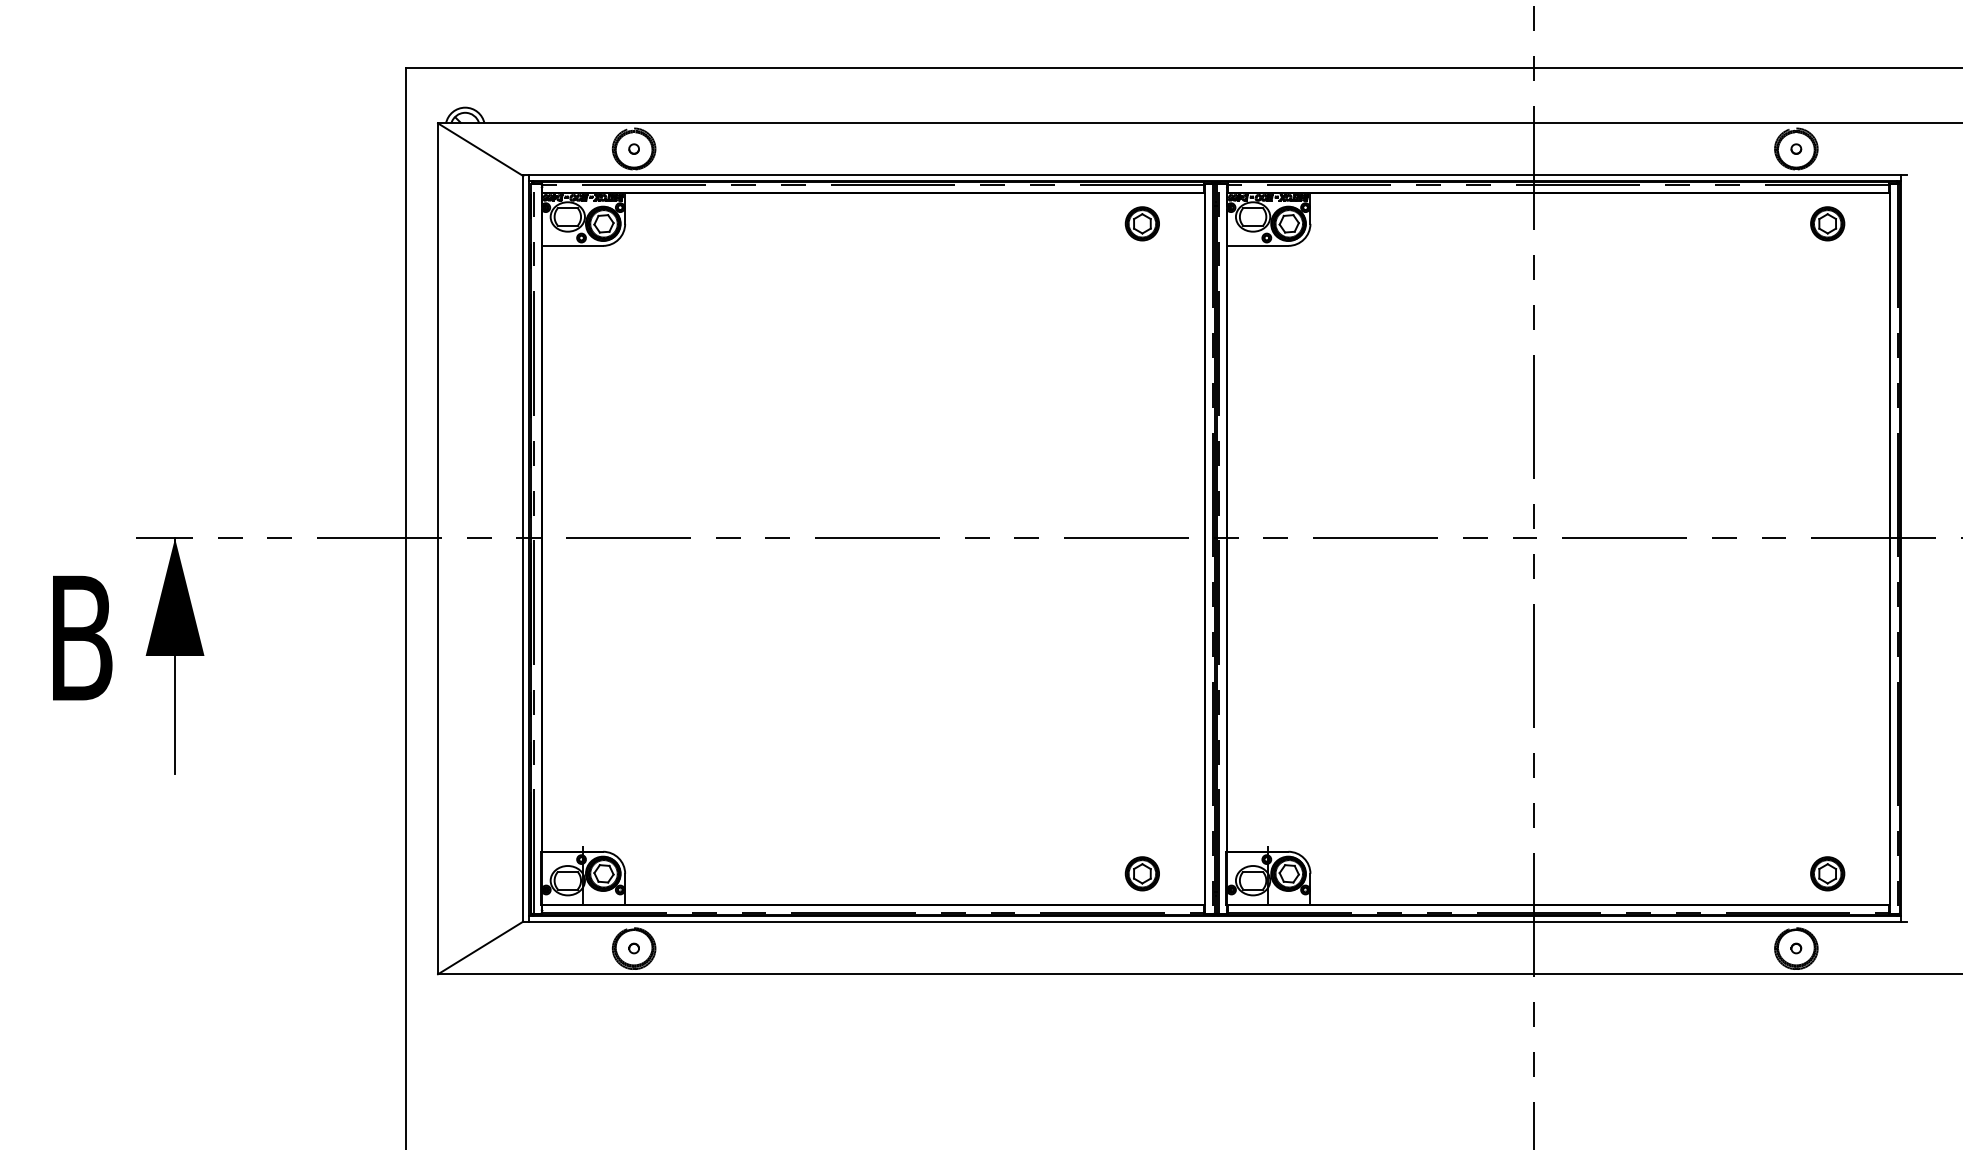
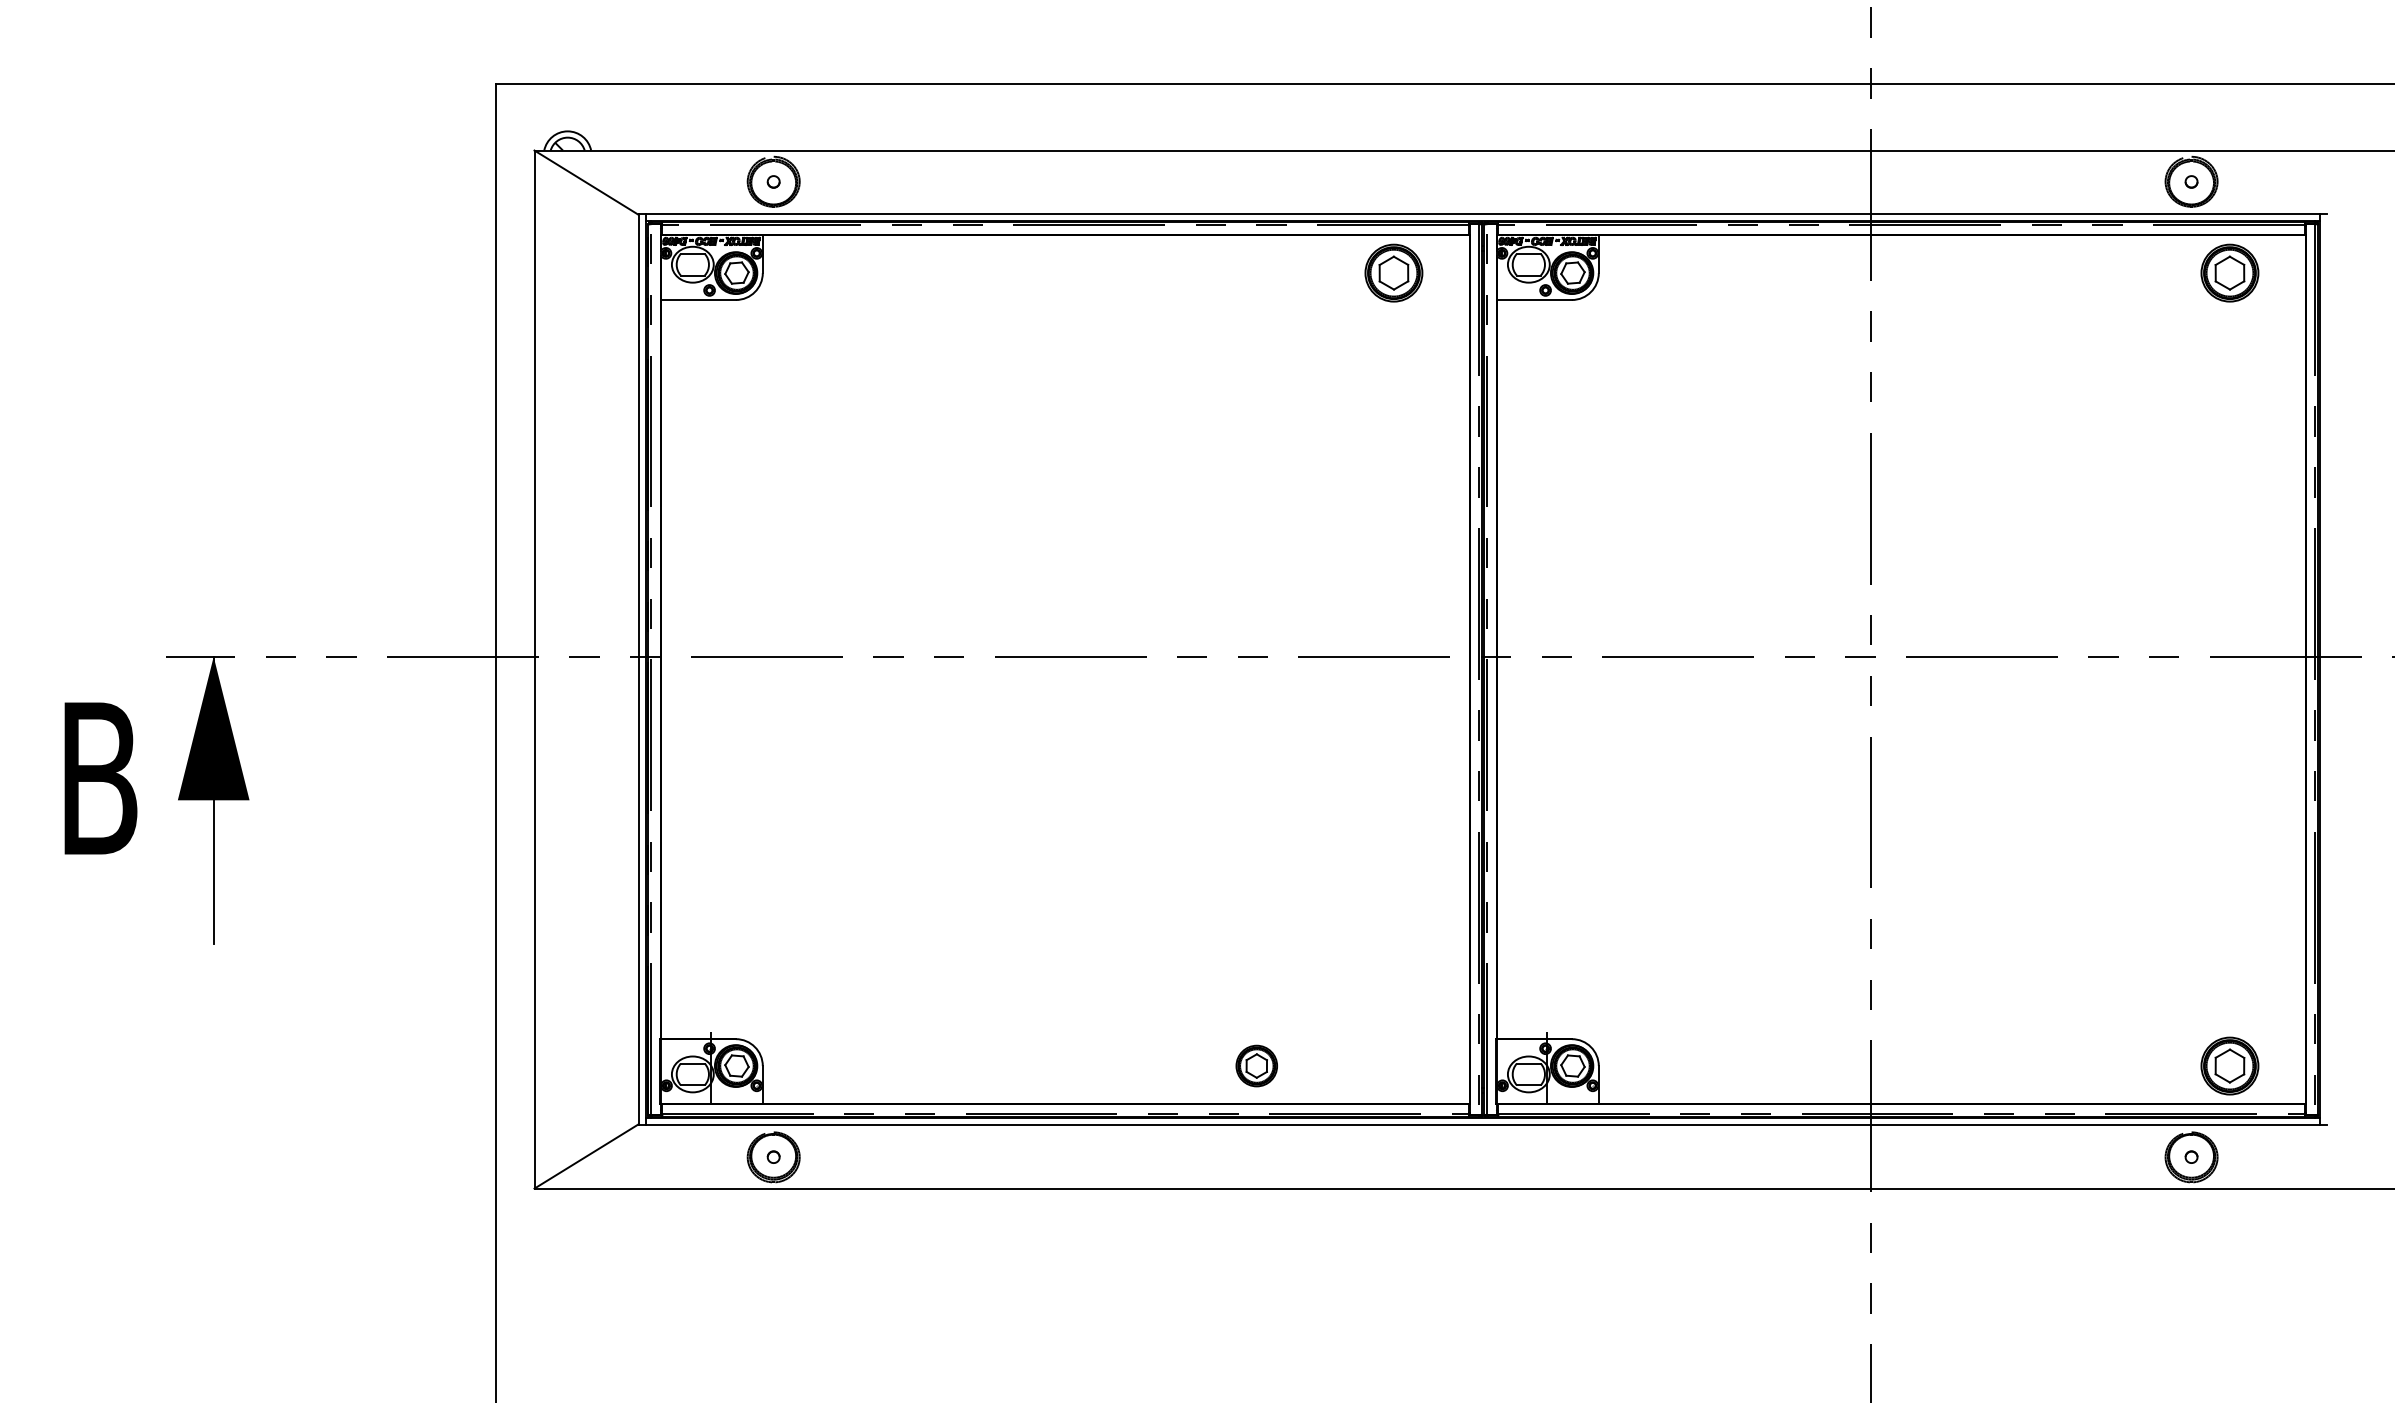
part: (1142, 223) -> (1393, 272), size x1.4
part: (1827, 223) -> (2229, 272), size x1.4
part: (1142, 873) -> (1256, 1065), moved
part: (1827, 873) -> (2229, 1065), size x1.4

